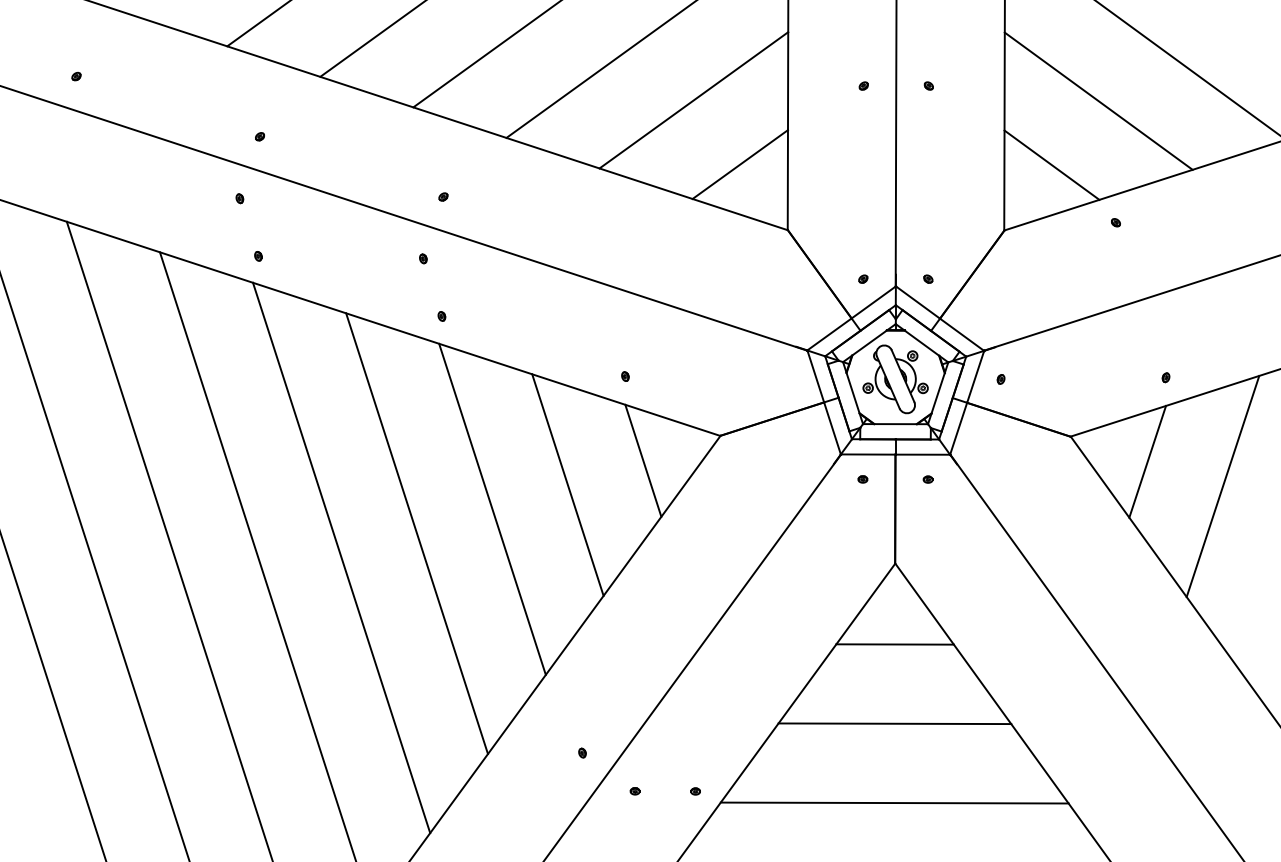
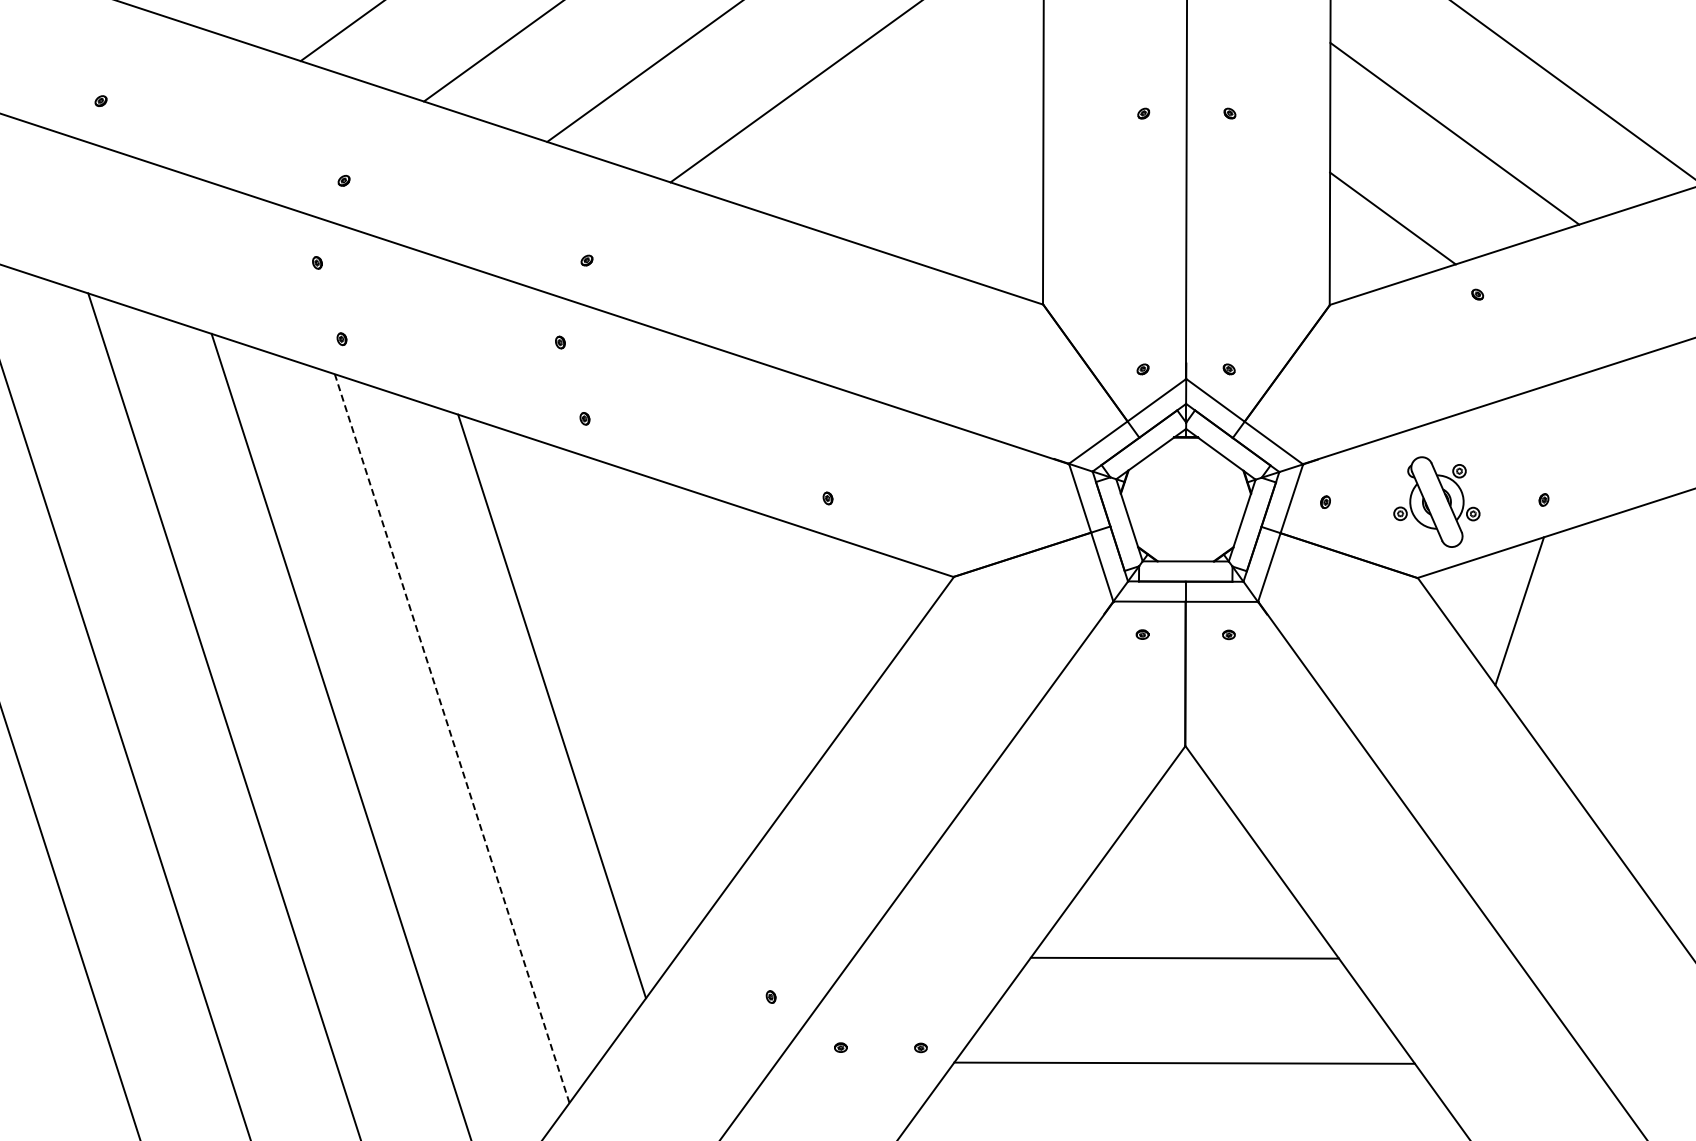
line: (693, 100) -> (918, 132), removed
line: (739, 164) -> (979, 217), removed
part: (895, 378) -> (1436, 501), moved
line: (643, 460) -> (851, 609), removed
line: (567, 484) -> (751, 641), removed
line: (1223, 486) -> (1619, 643), removed
line: (492, 509) -> (651, 674), removed
line: (341, 557) -> (452, 738), solid -> dashed
line: (895, 644) -> (1185, 853), removed

